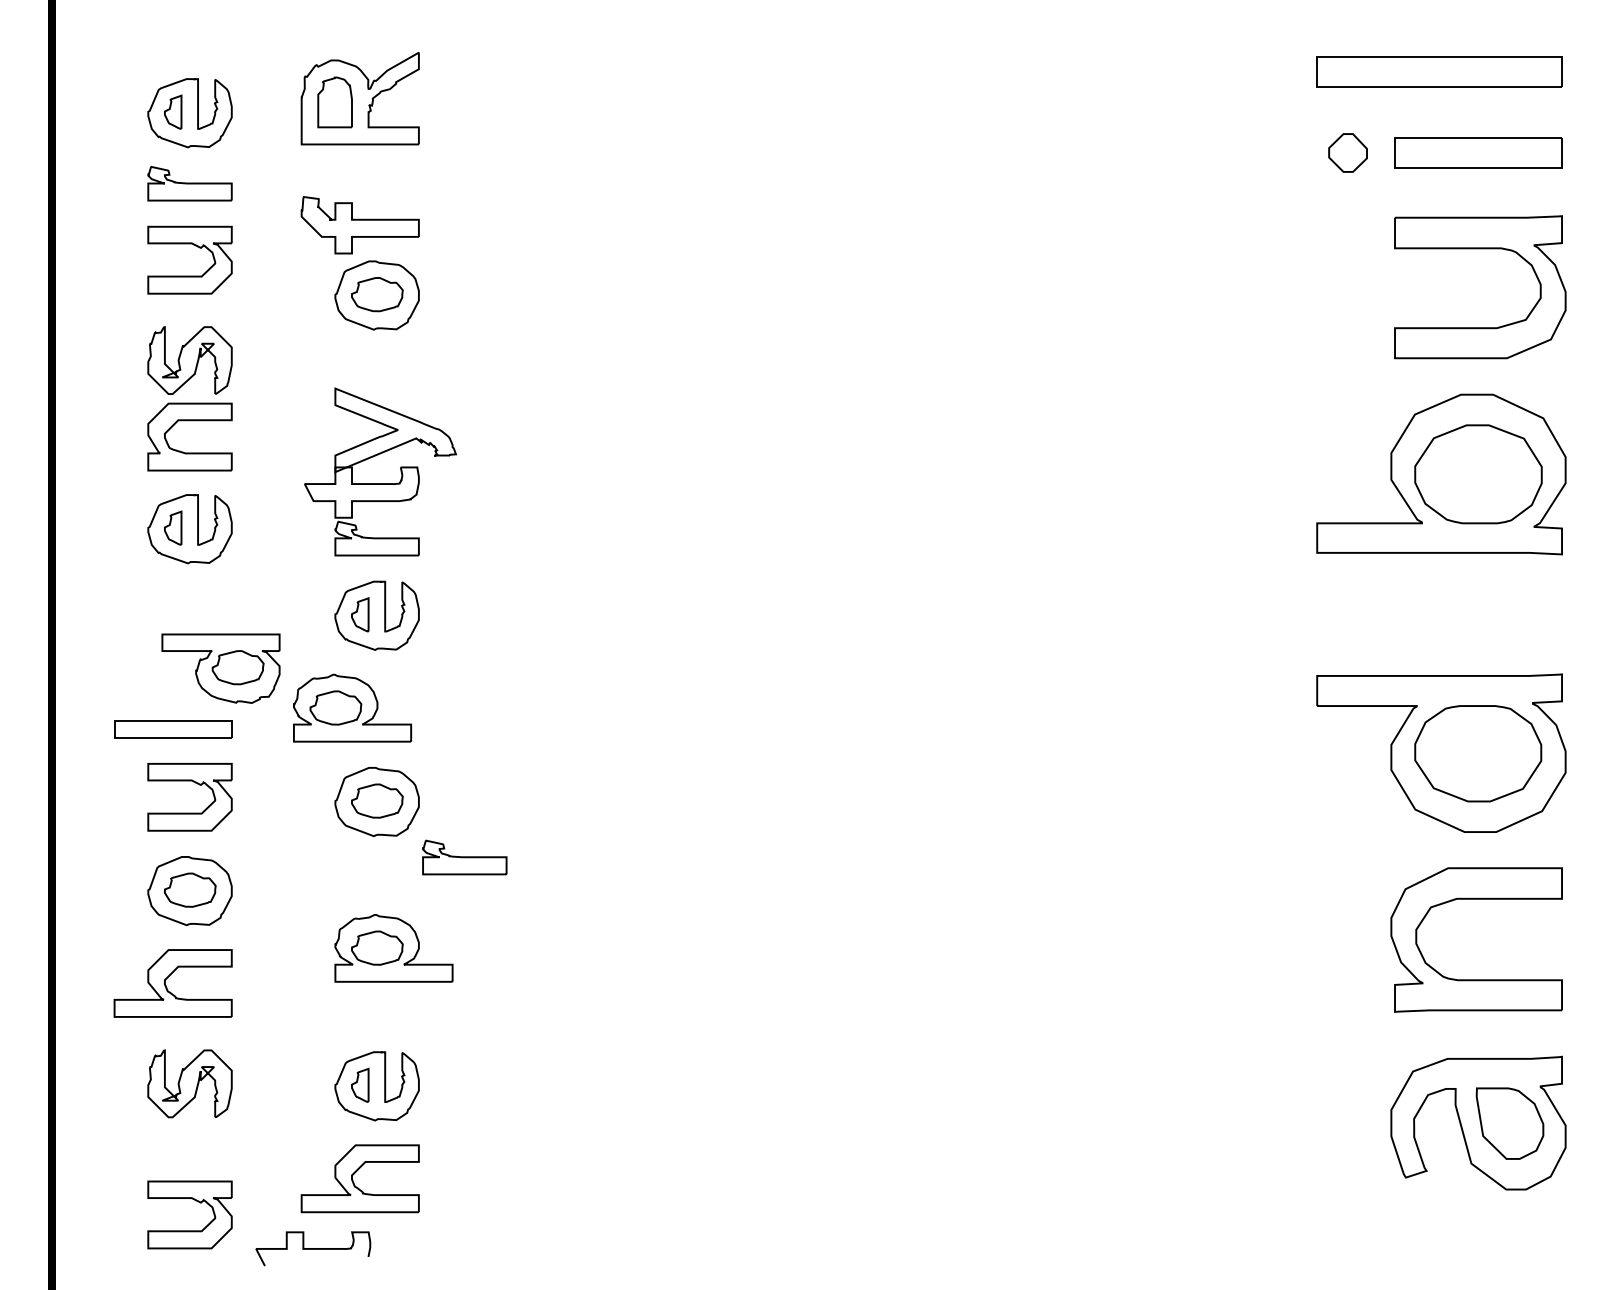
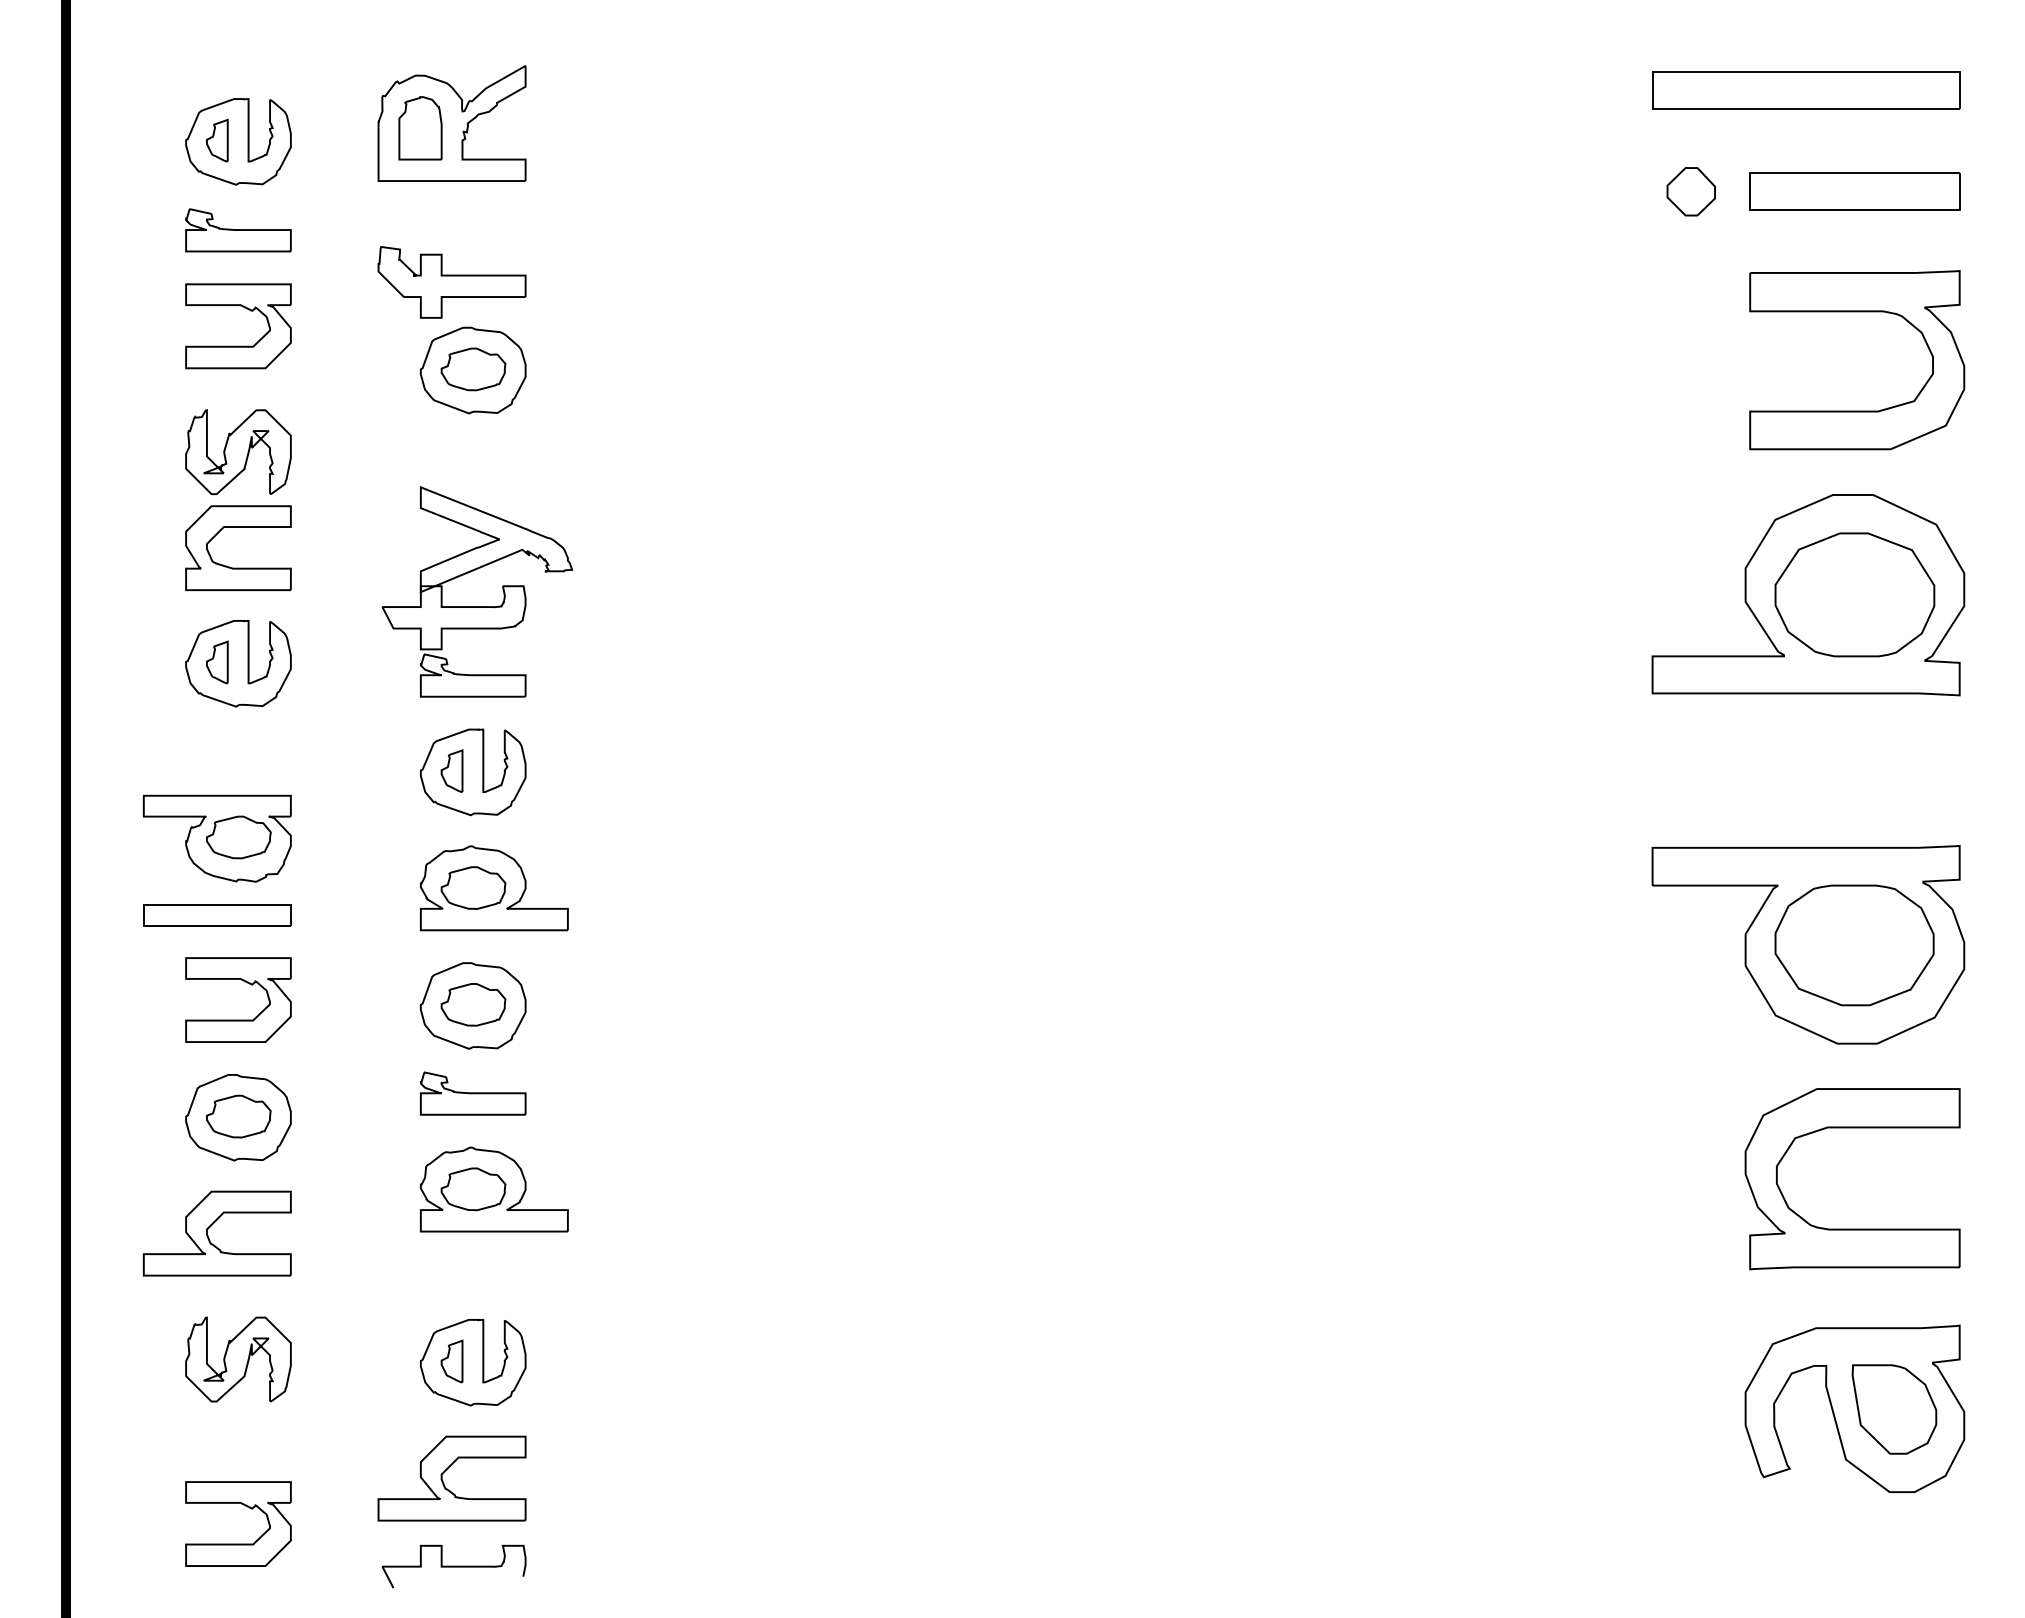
part: (220, 668) -> (216, 838), moved
part: (352, 708) -> (494, 888), moved
part: (465, 857) -> (473, 1093), moved
curve: (312, 1248) -> (453, 1566), moved

